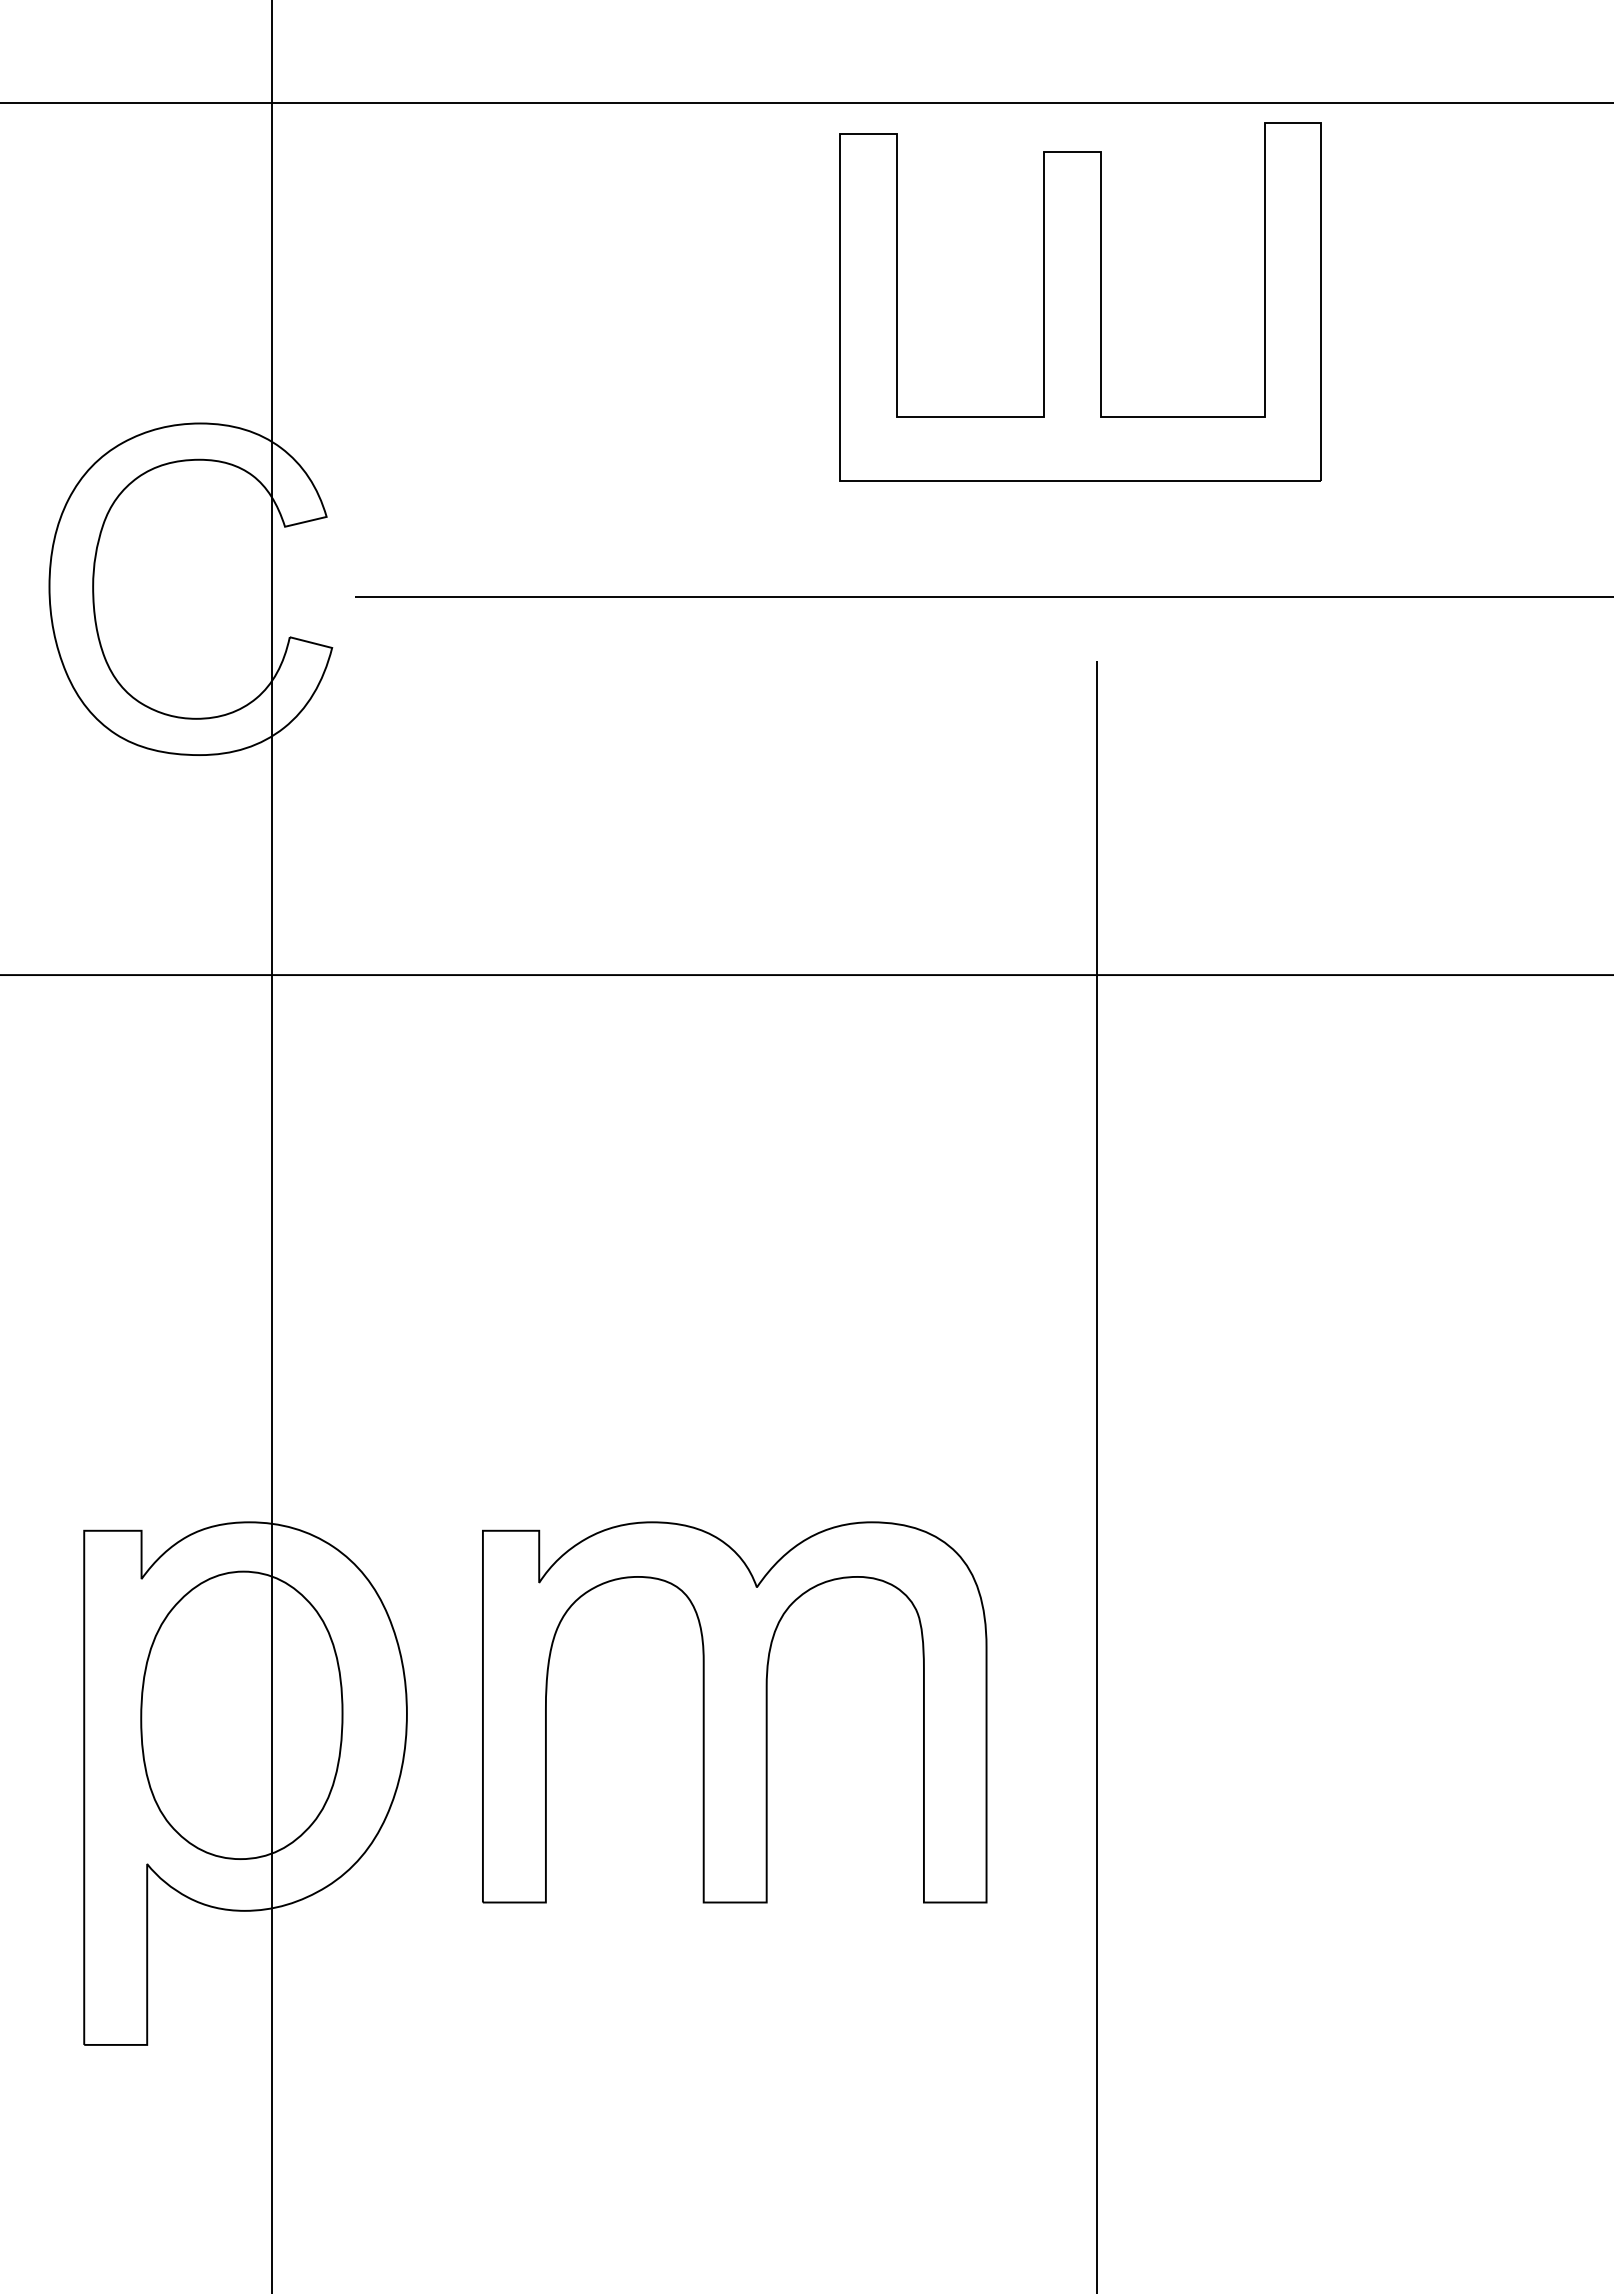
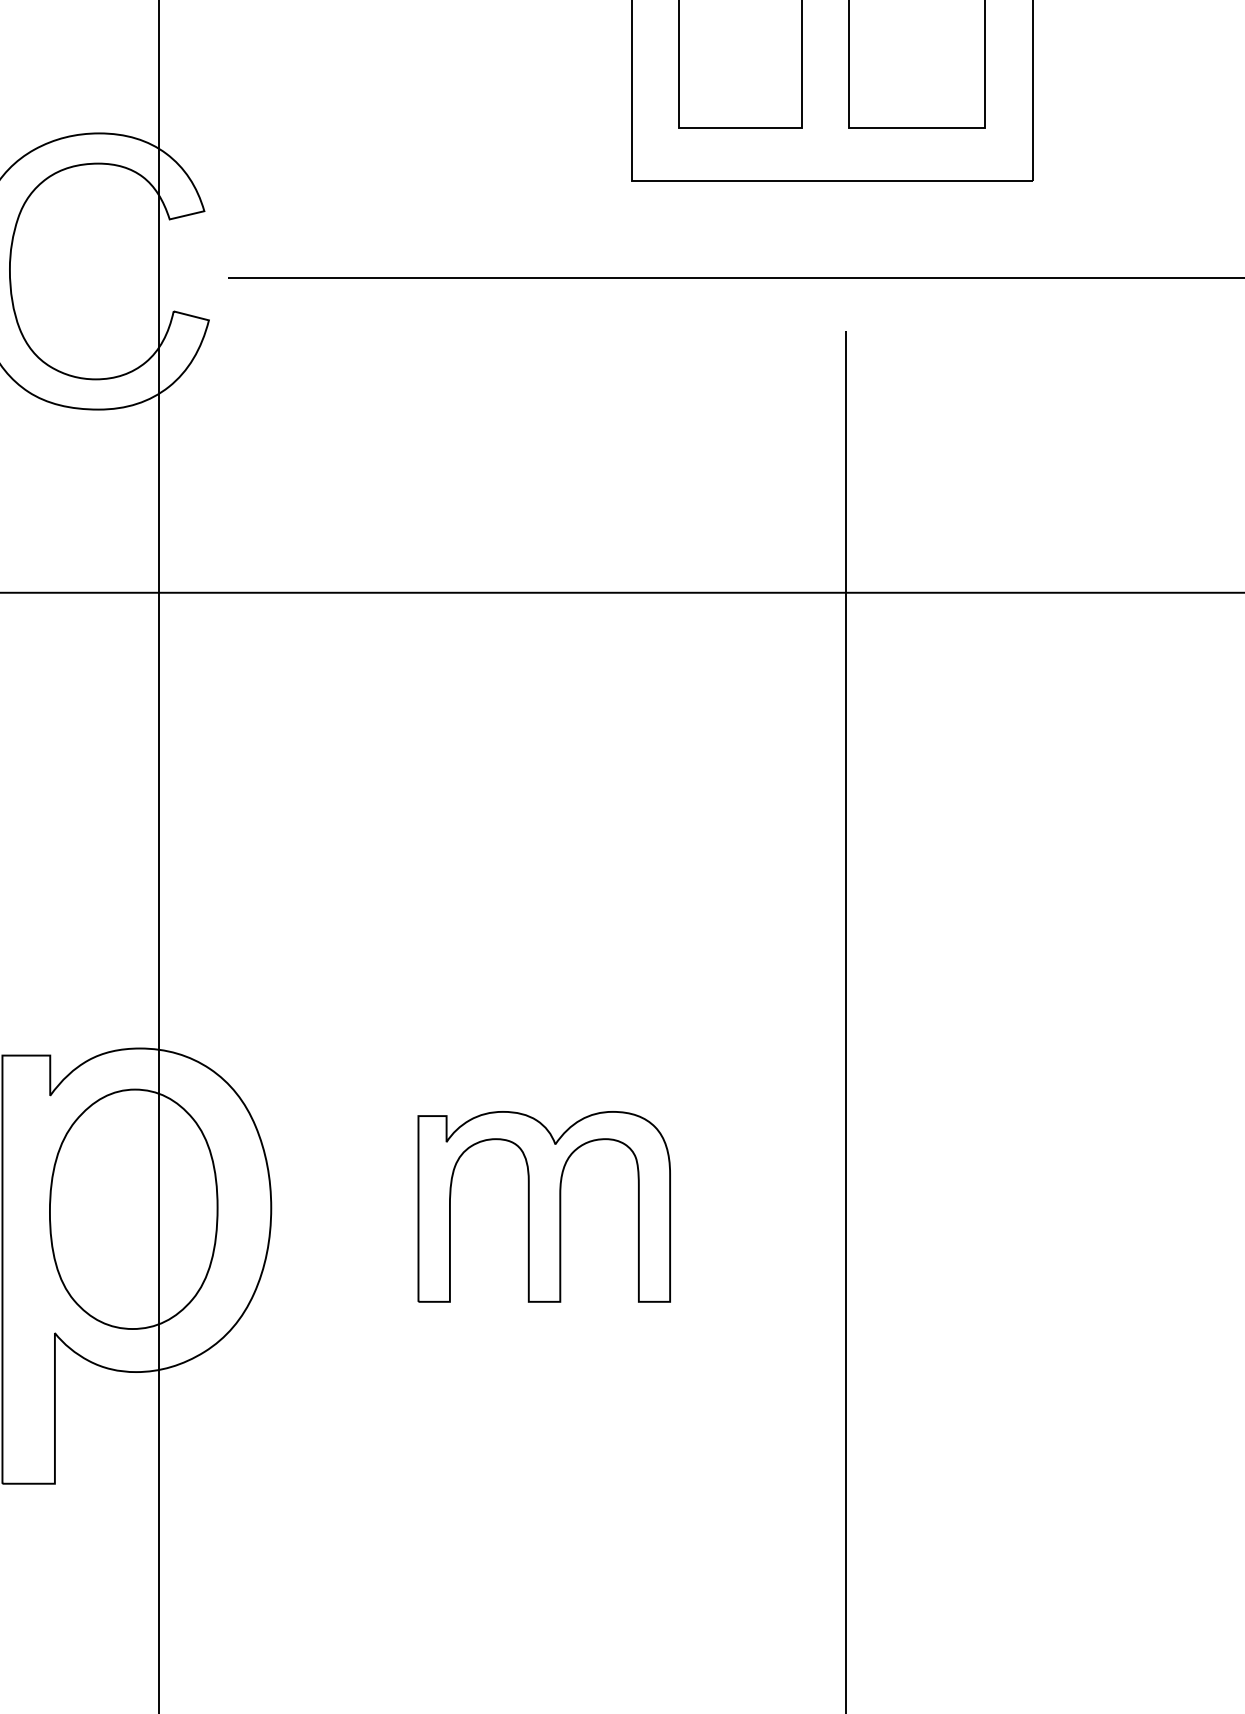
part: (734, 1712) -> (544, 1206), size x0.6

